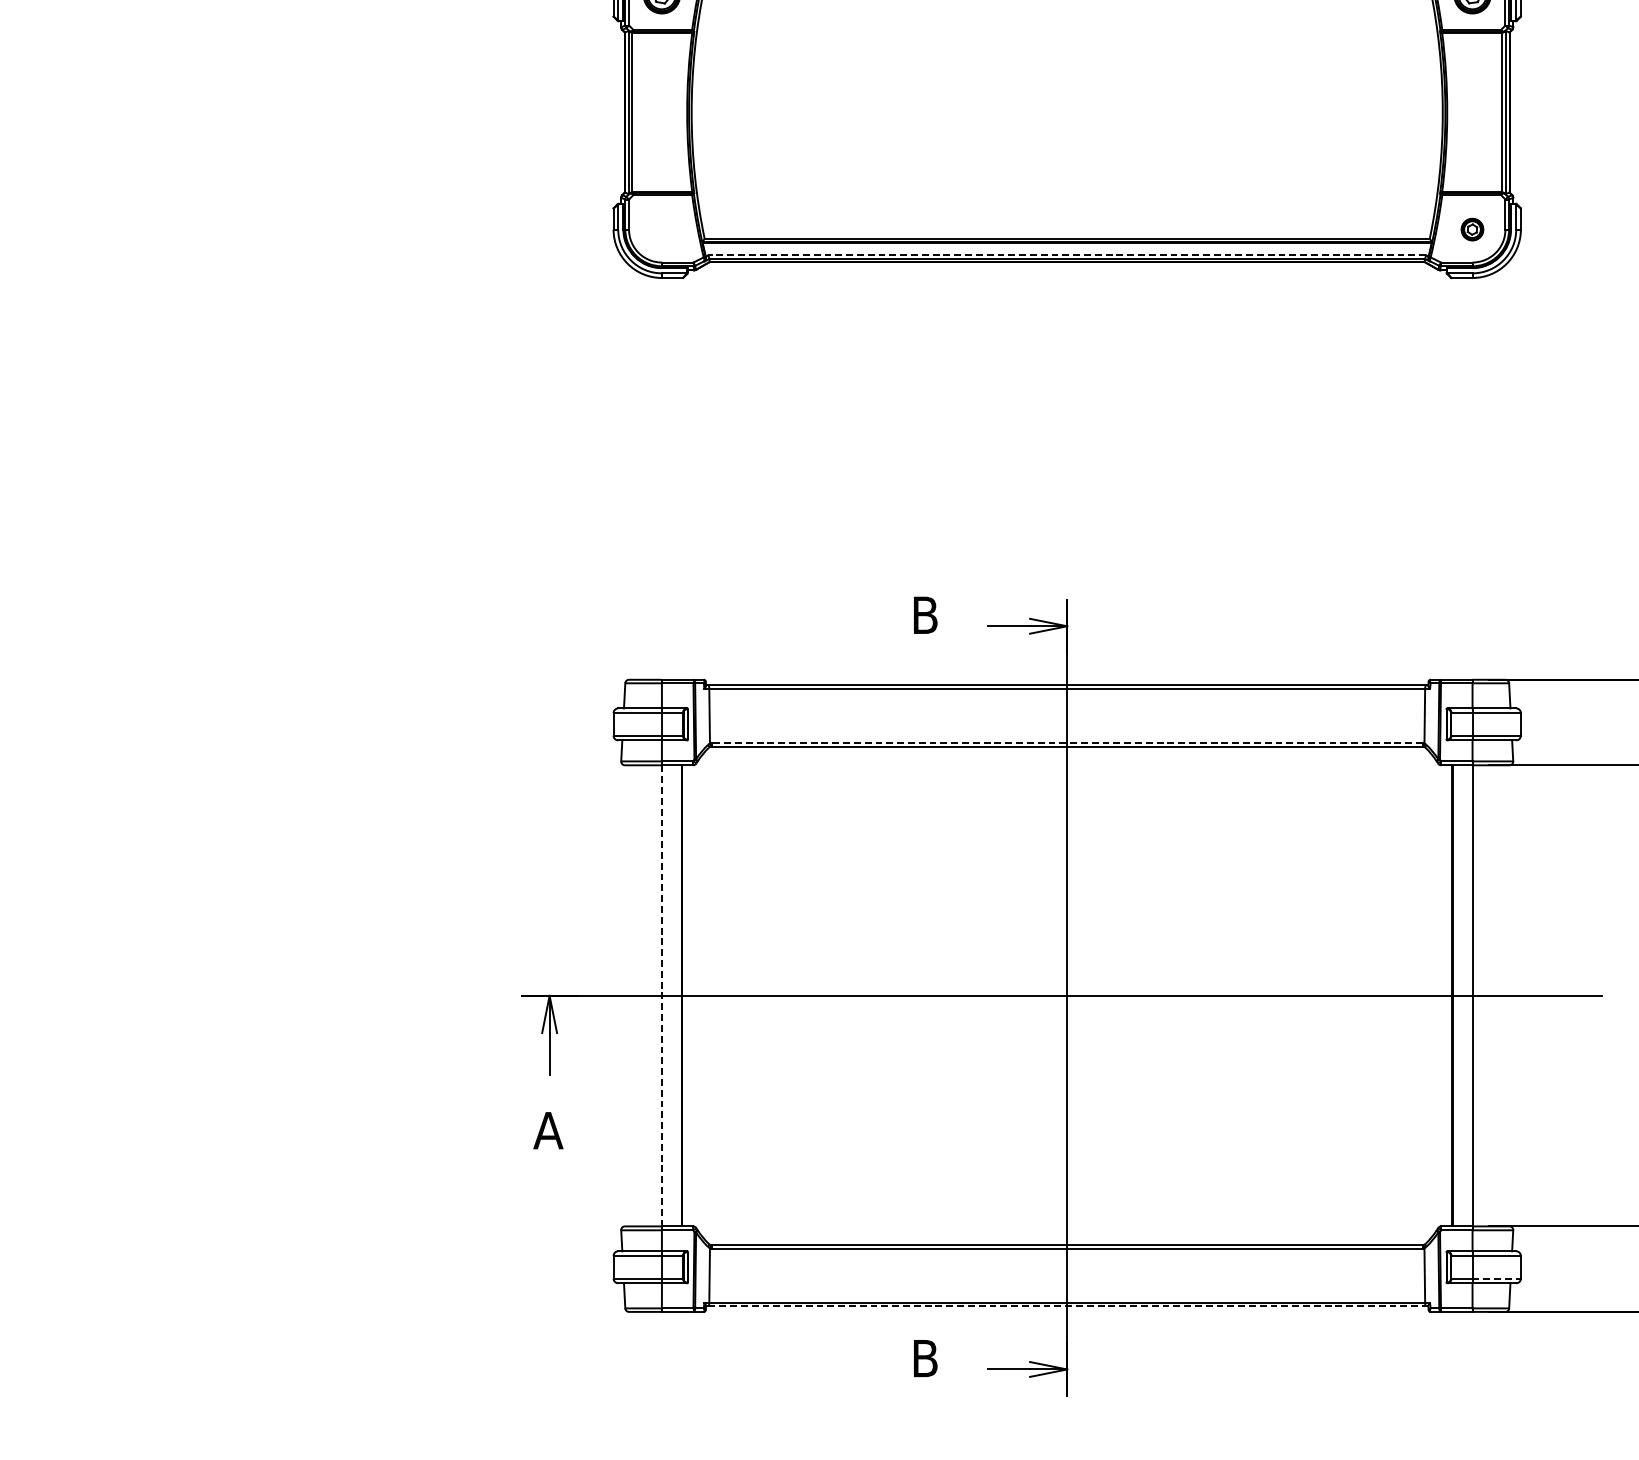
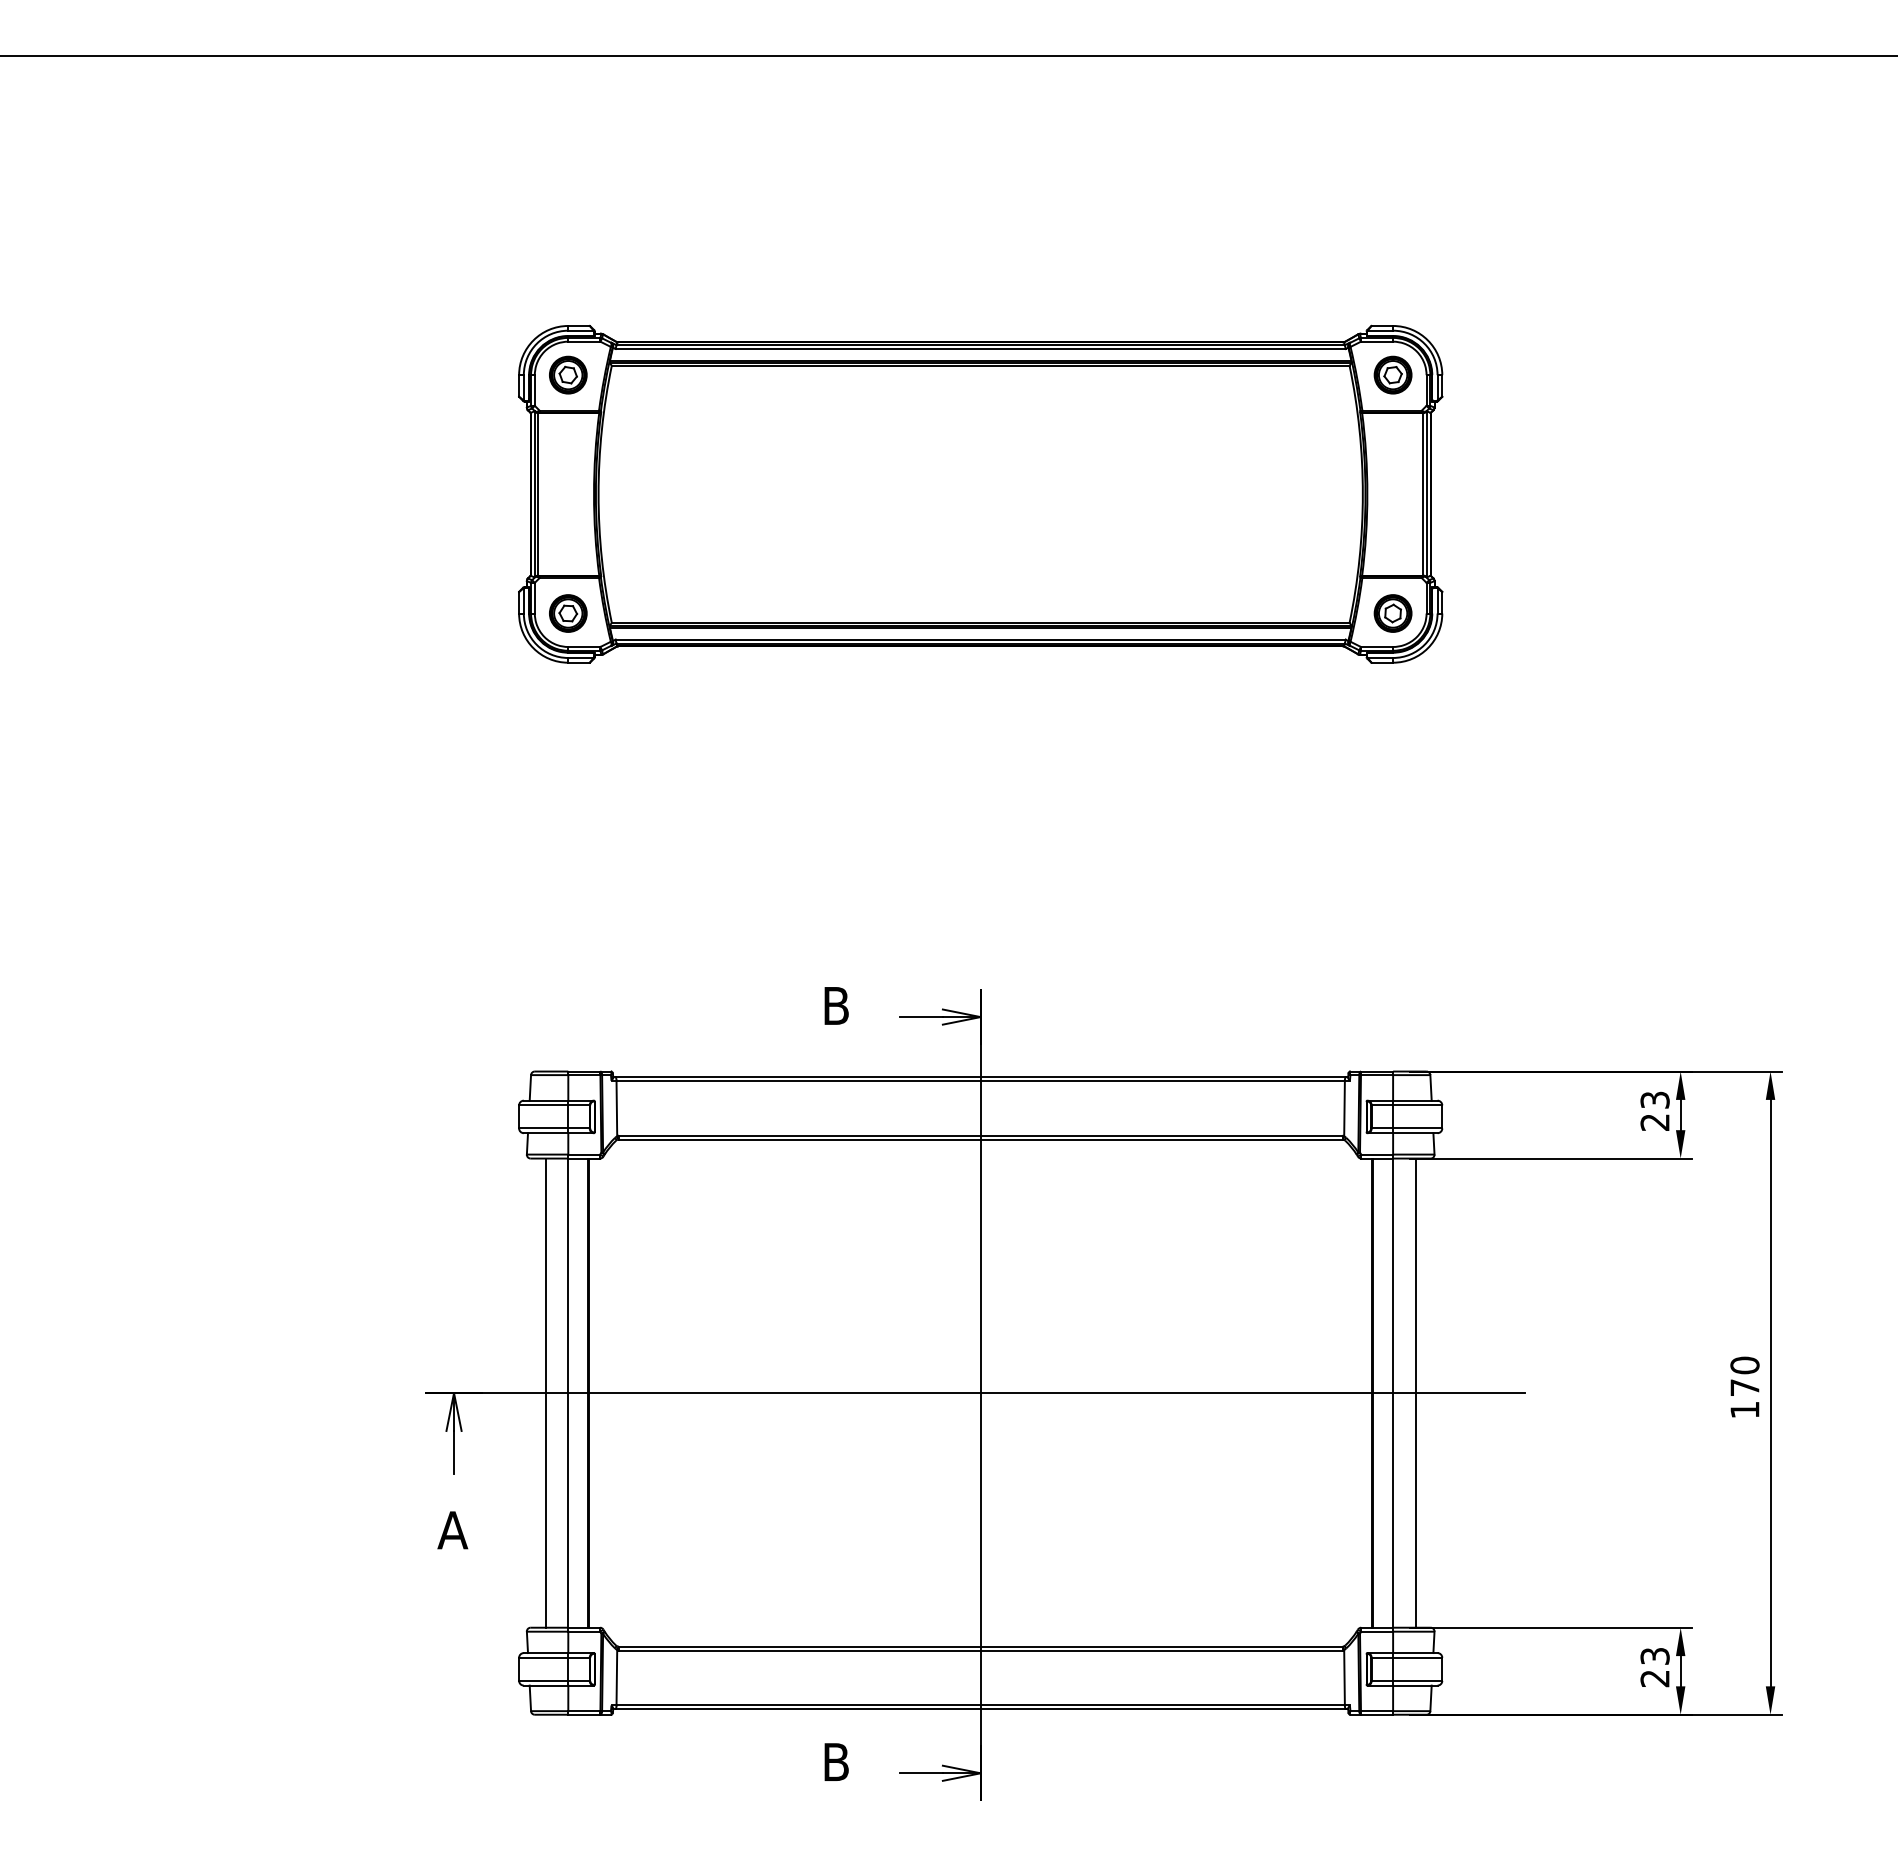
part: (662, 229) -> (568, 613), added
part: (1471, 229) -> (1392, 613), size x1.67
line: (1067, 255) -> (980, 639), dashed -> solid
line: (1067, 742) -> (980, 1135), dashed -> solid
line: (639, 995) -> (545, 1392), added
line: (1494, 995) -> (1415, 1392), added
line: (662, 996) -> (568, 1393), dashed -> solid
line: (1496, 1278) -> (1417, 1680), dashed -> solid
line: (1068, 1306) -> (981, 1709), dashed -> solid

